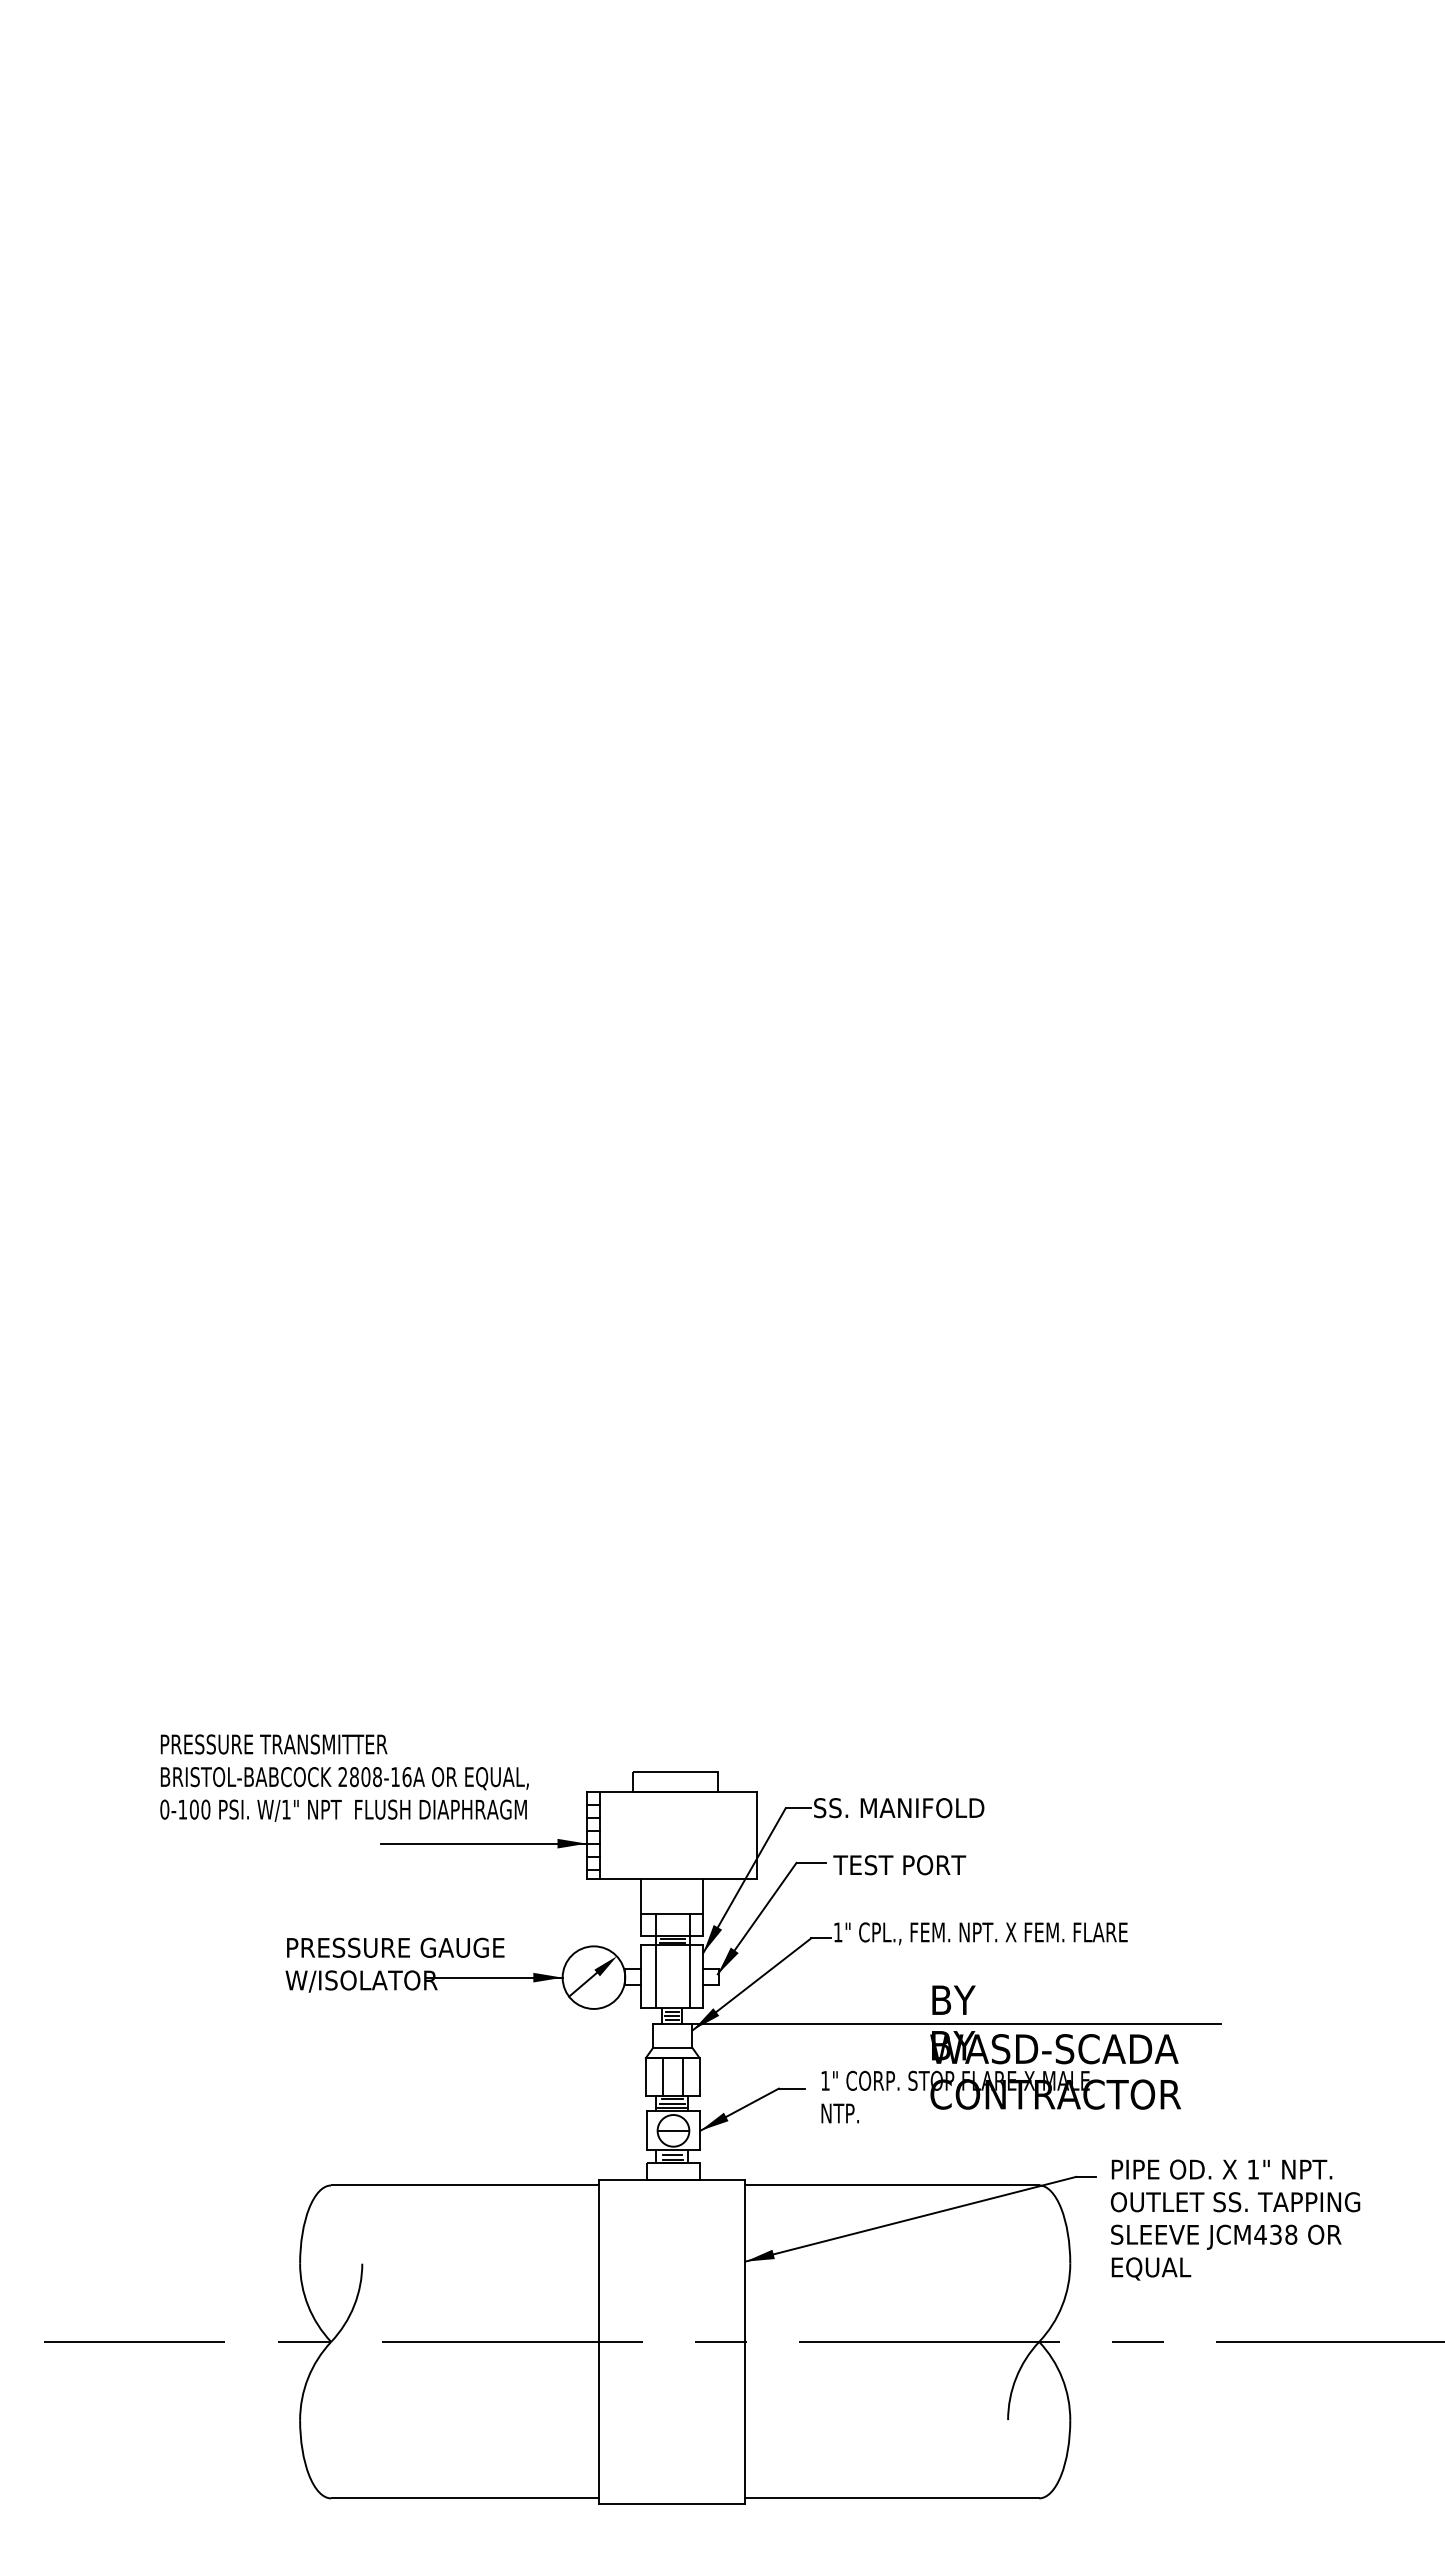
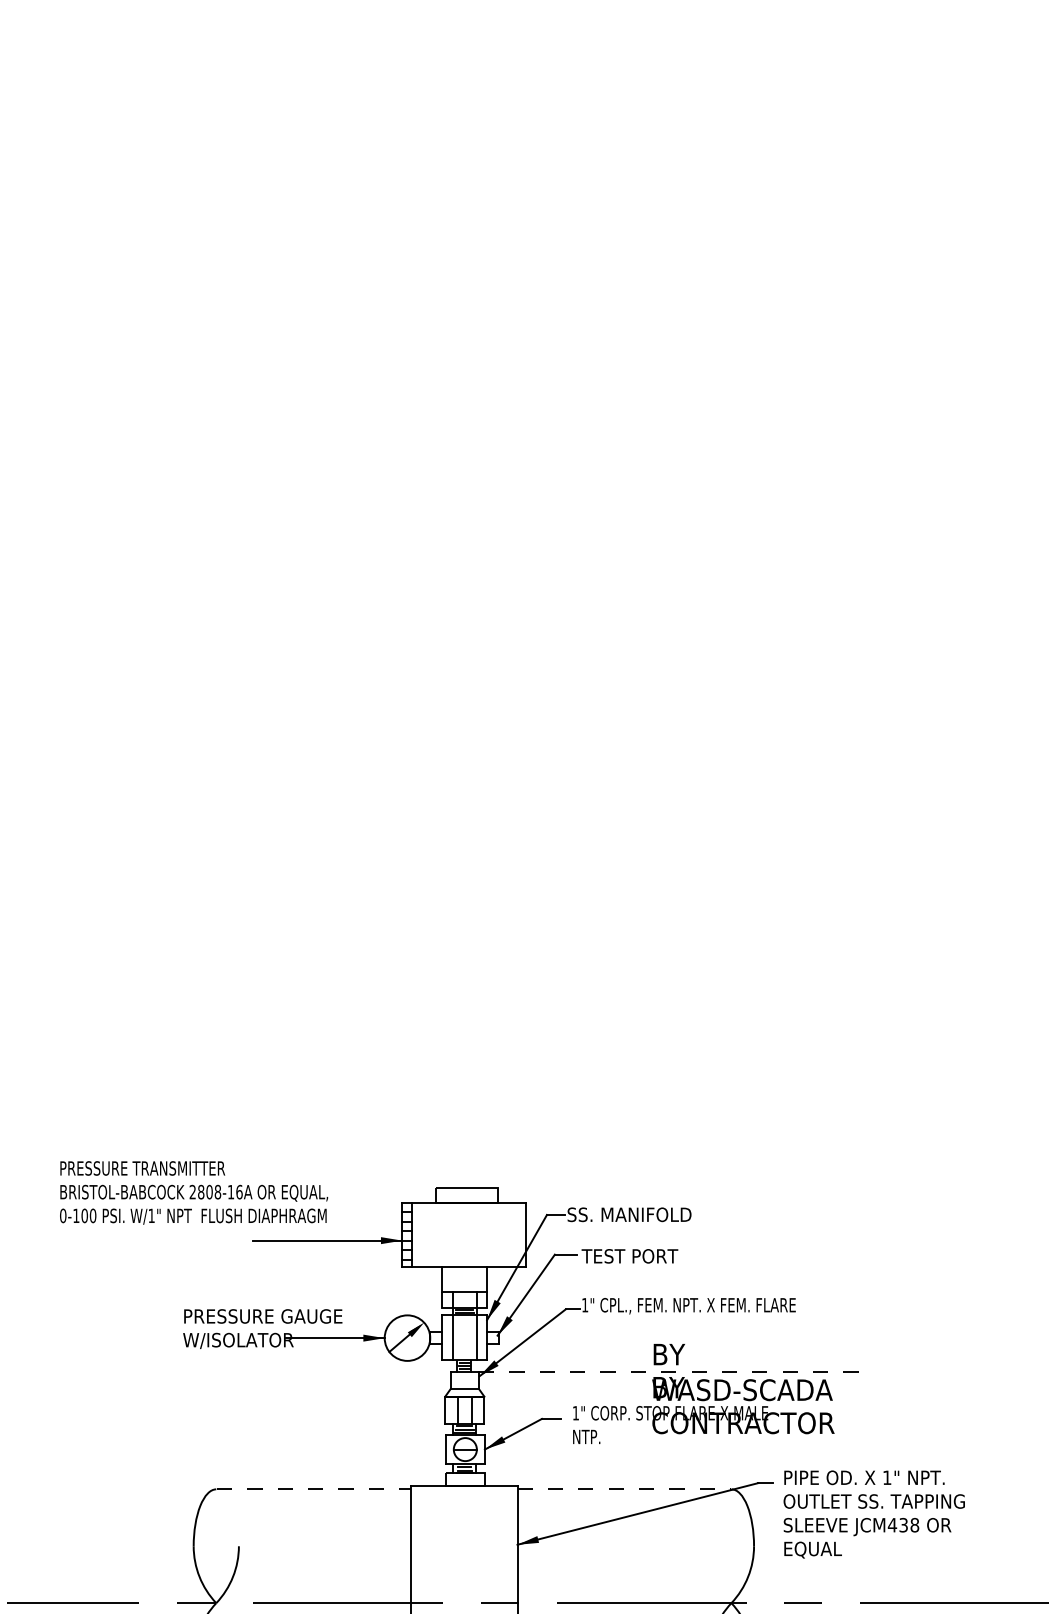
text: (344, 1777) -> (193, 1192), moved
line: (957, 2024) -> (671, 1372), solid -> dashed
line: (466, 2185) -> (314, 1489), solid -> dashed
line: (892, 2185) -> (624, 1489), solid -> dashed

